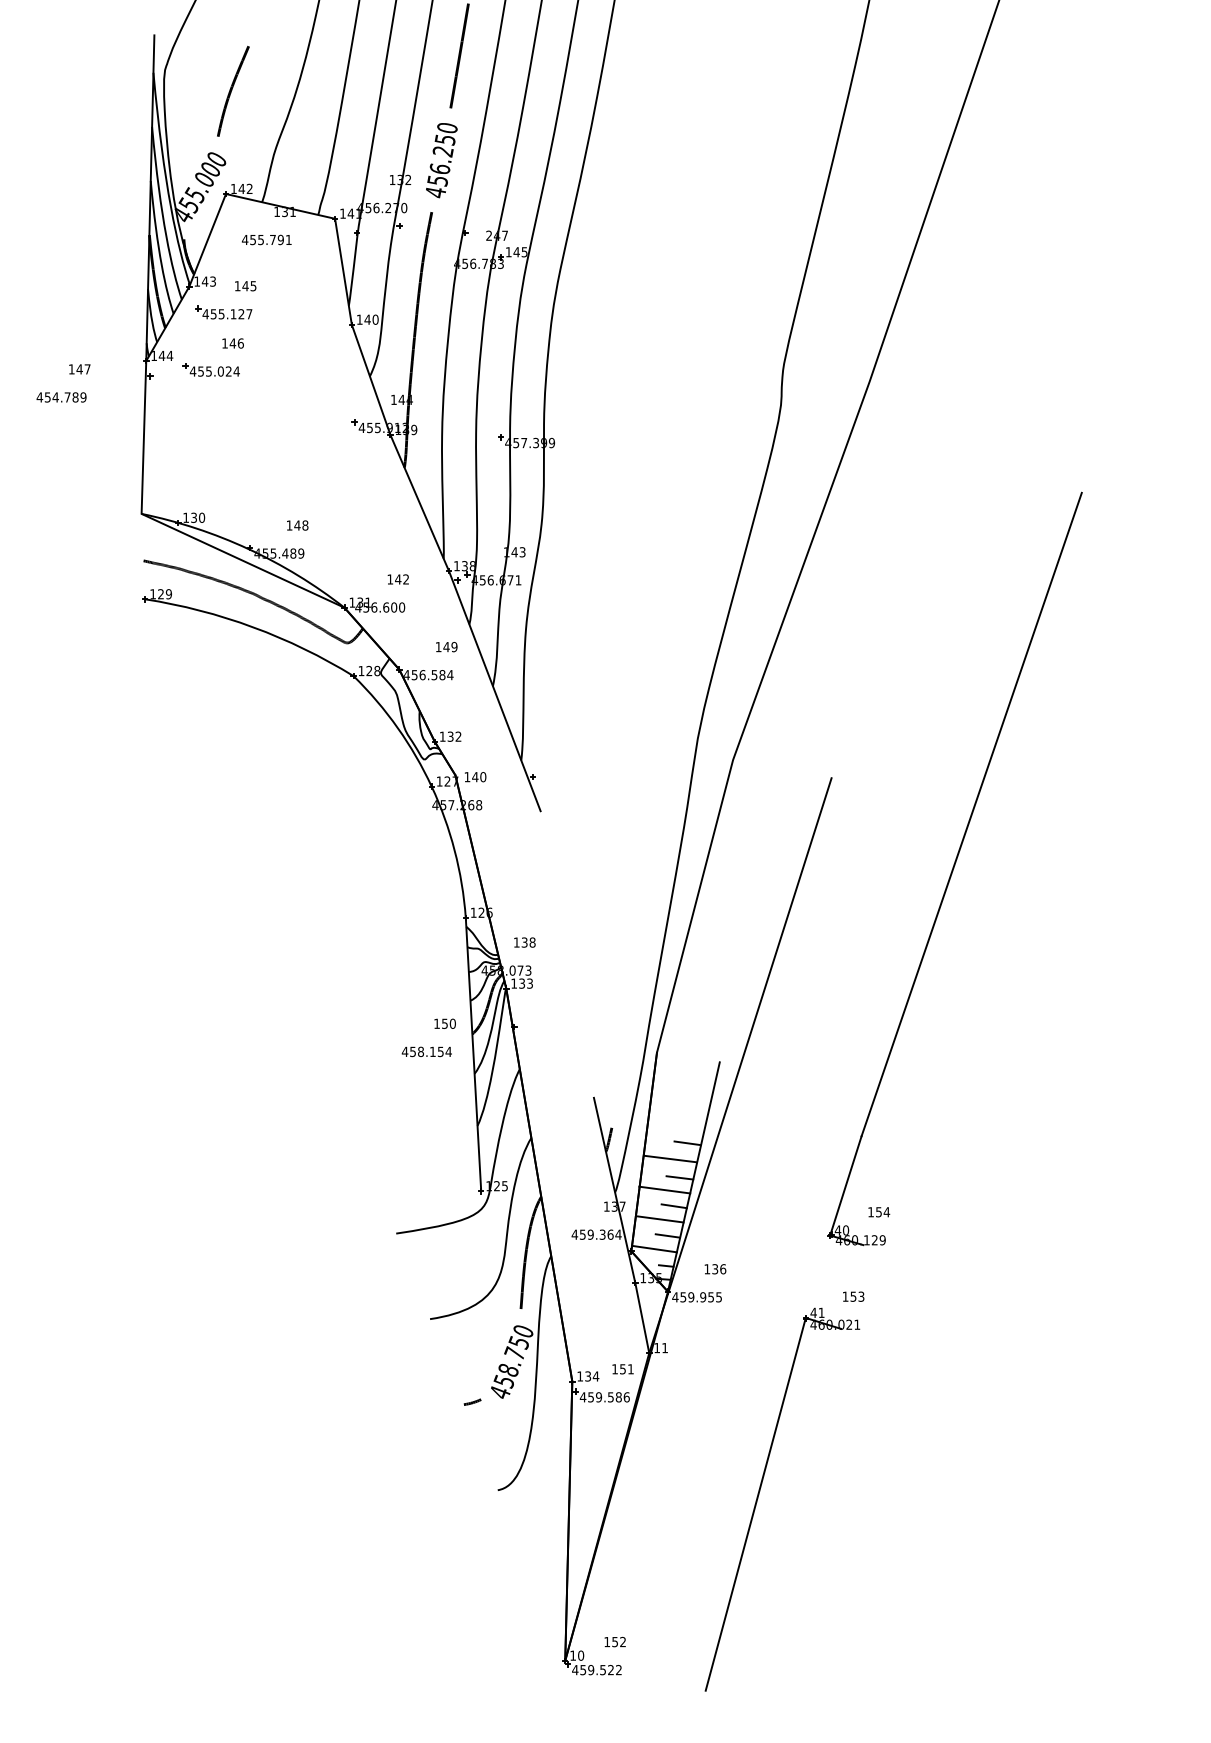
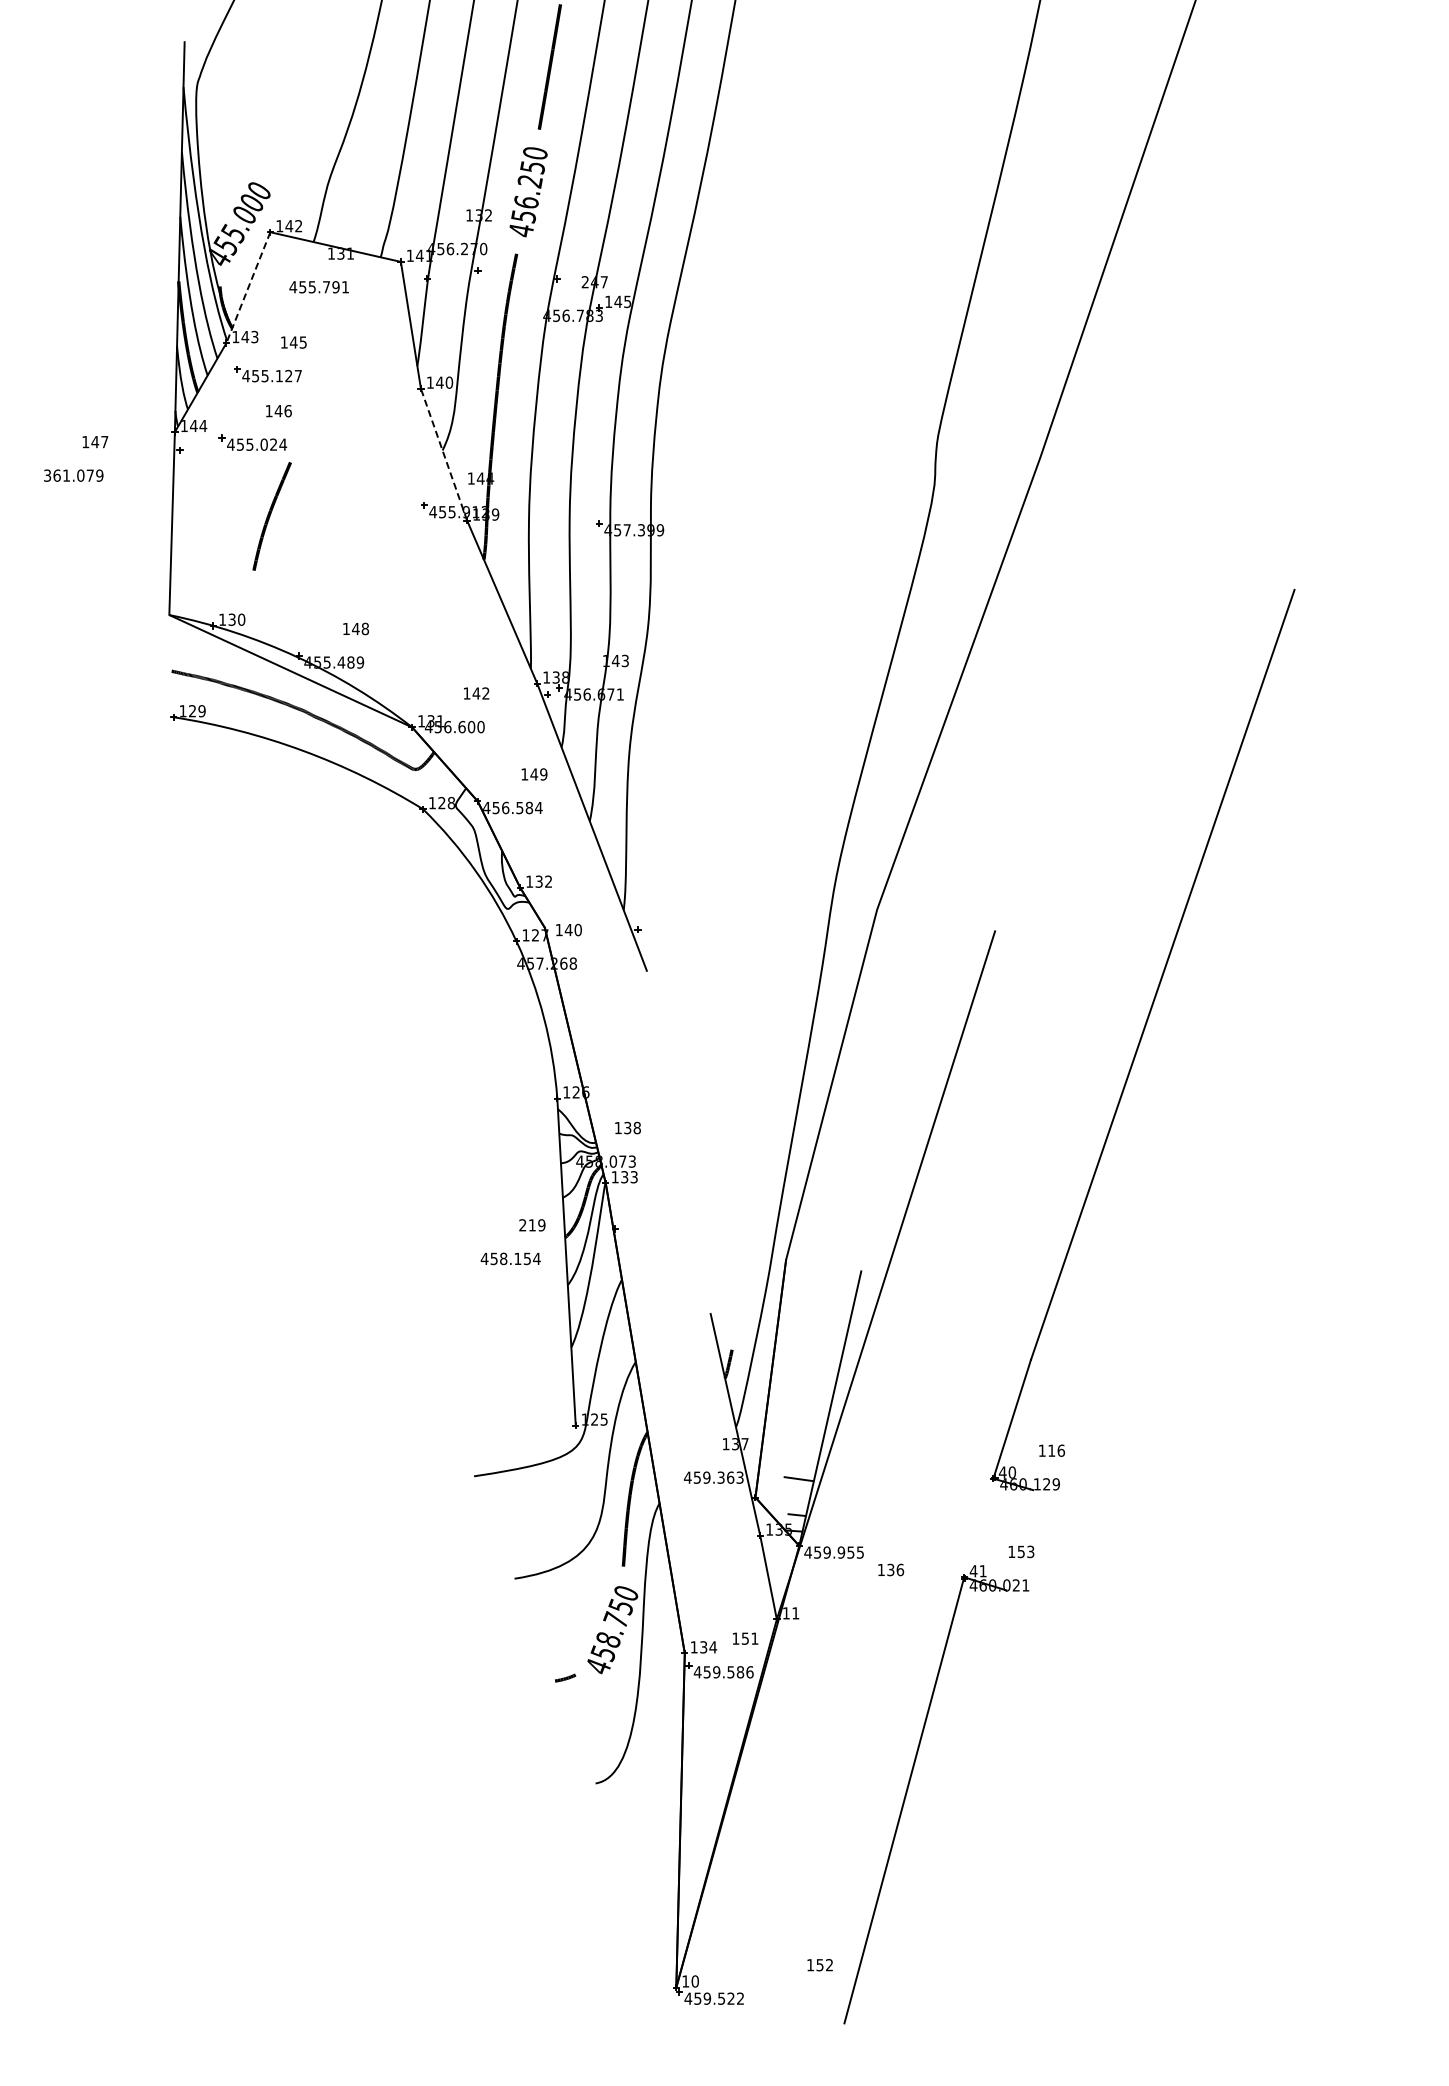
curve: (231, 91) -> (270, 516), moved
line: (207, 240) -> (248, 287), solid -> dashed
line: (371, 379) -> (444, 454), solid -> dashed
text: (57, 397) -> (68, 475), 454.789 -> 361.079
text: (445, 1023) -> (532, 1225), 150 -> 219
line: (687, 1143) -> (822, 1368), removed
line: (669, 1159) -> (801, 1387), removed
line: (679, 1177) -> (813, 1409), removed
line: (663, 1190) -> (794, 1424), removed
line: (674, 1206) -> (806, 1443), removed
text: (882, 1212) -> (1056, 1450), 154 -> 116
line: (658, 1219) -> (788, 1459), removed
text: (618, 1234) -> (739, 1477), 459.364 -> 459.363
line: (653, 1248) -> (782, 1494), removed
text: (715, 1268) -> (891, 1569), moved
text: (614, 1642) -> (819, 1965), moved

